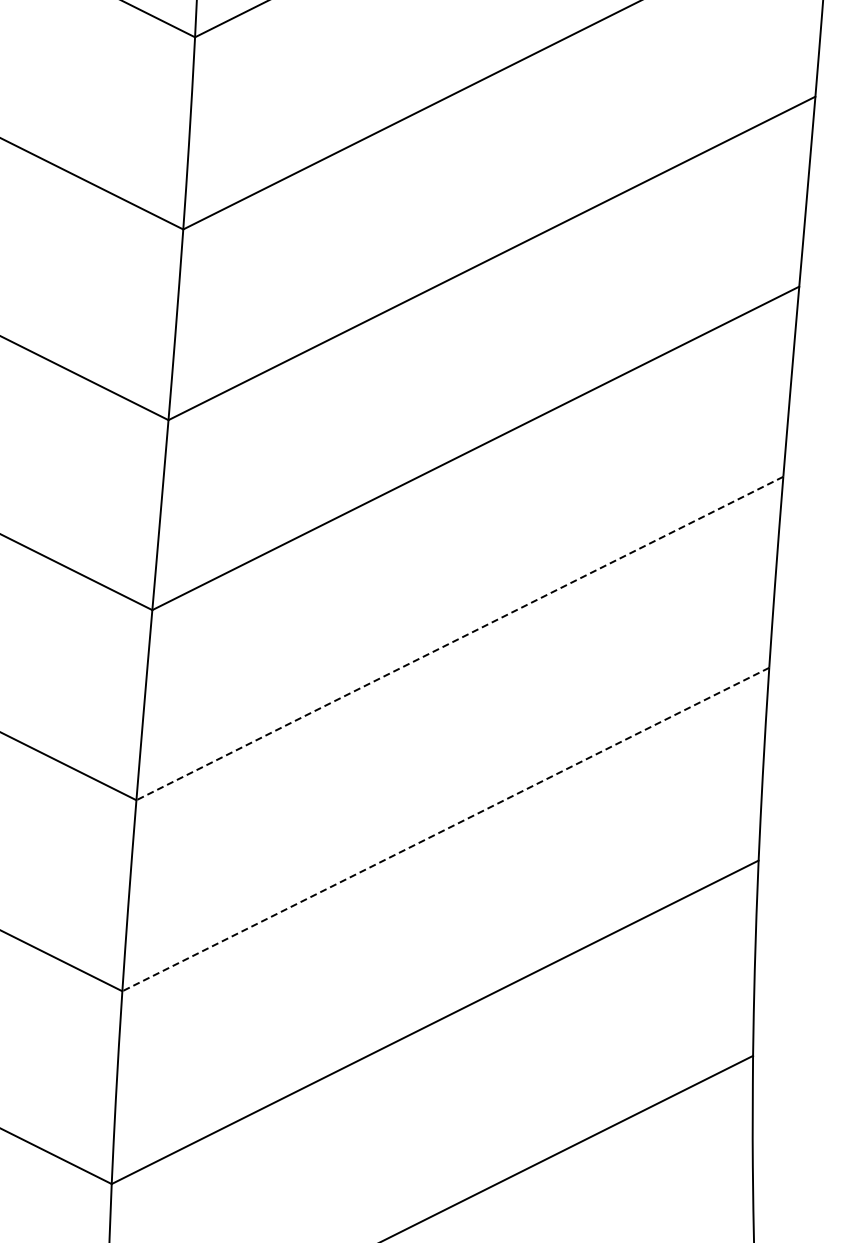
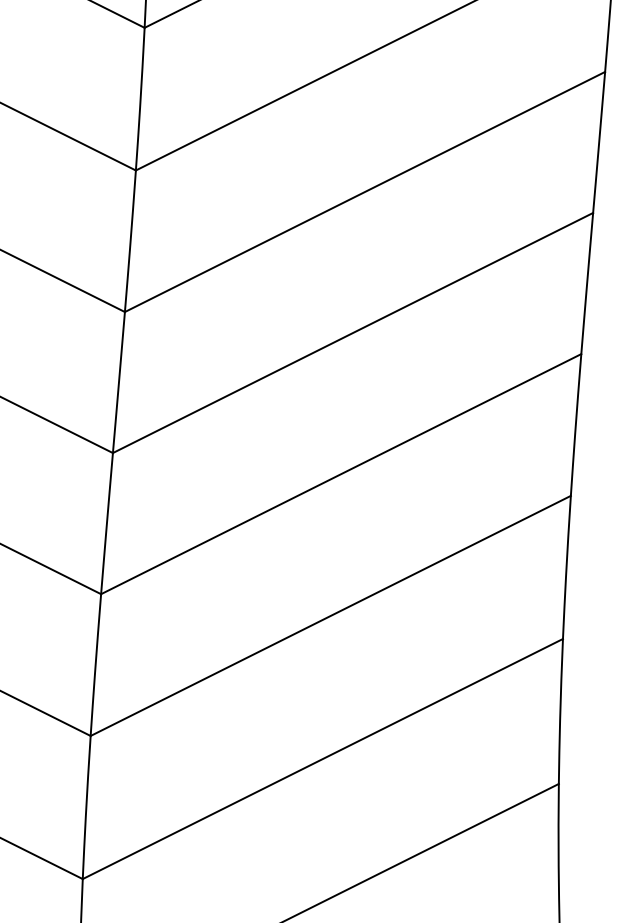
line: (459, 638) -> (340, 474), dashed -> solid
line: (445, 829) -> (330, 615), dashed -> solid

